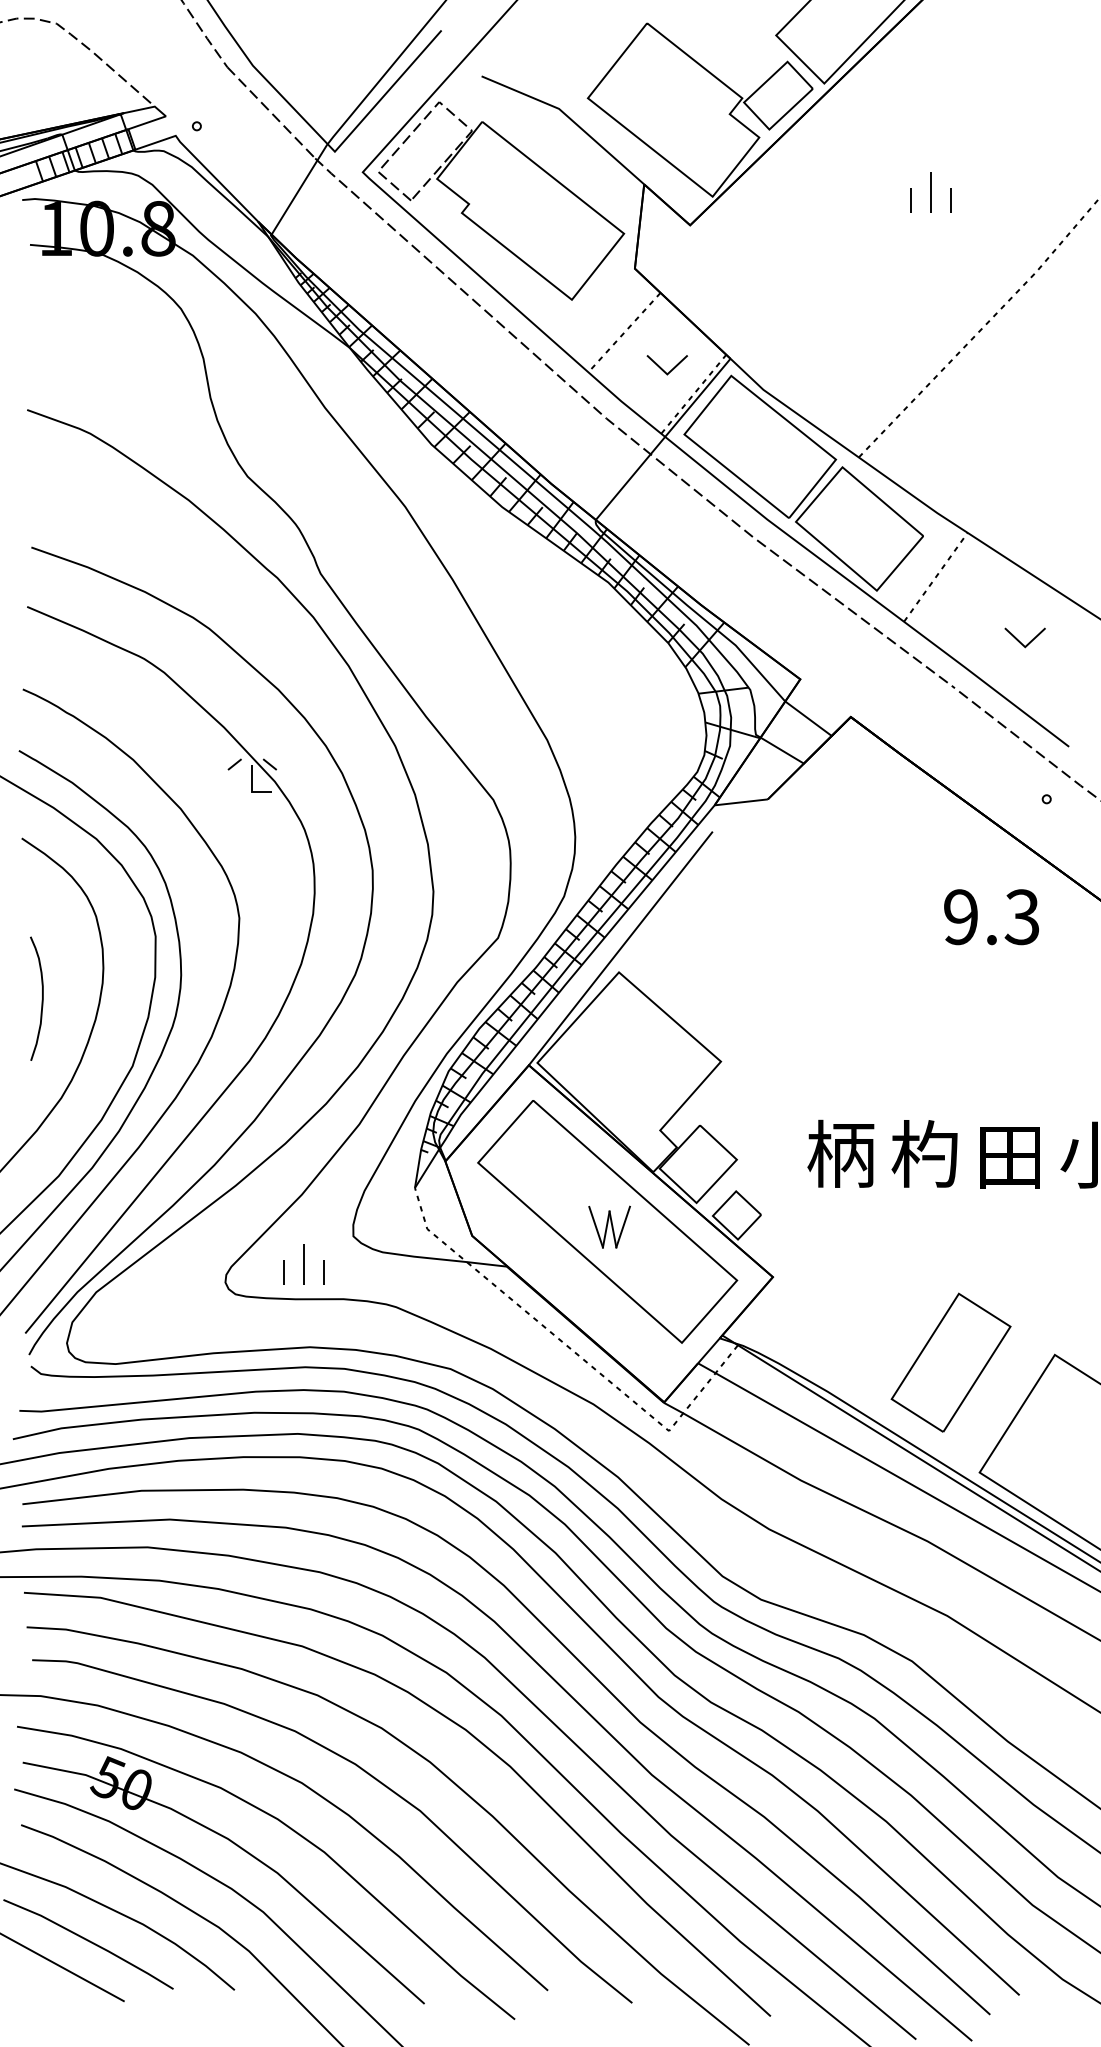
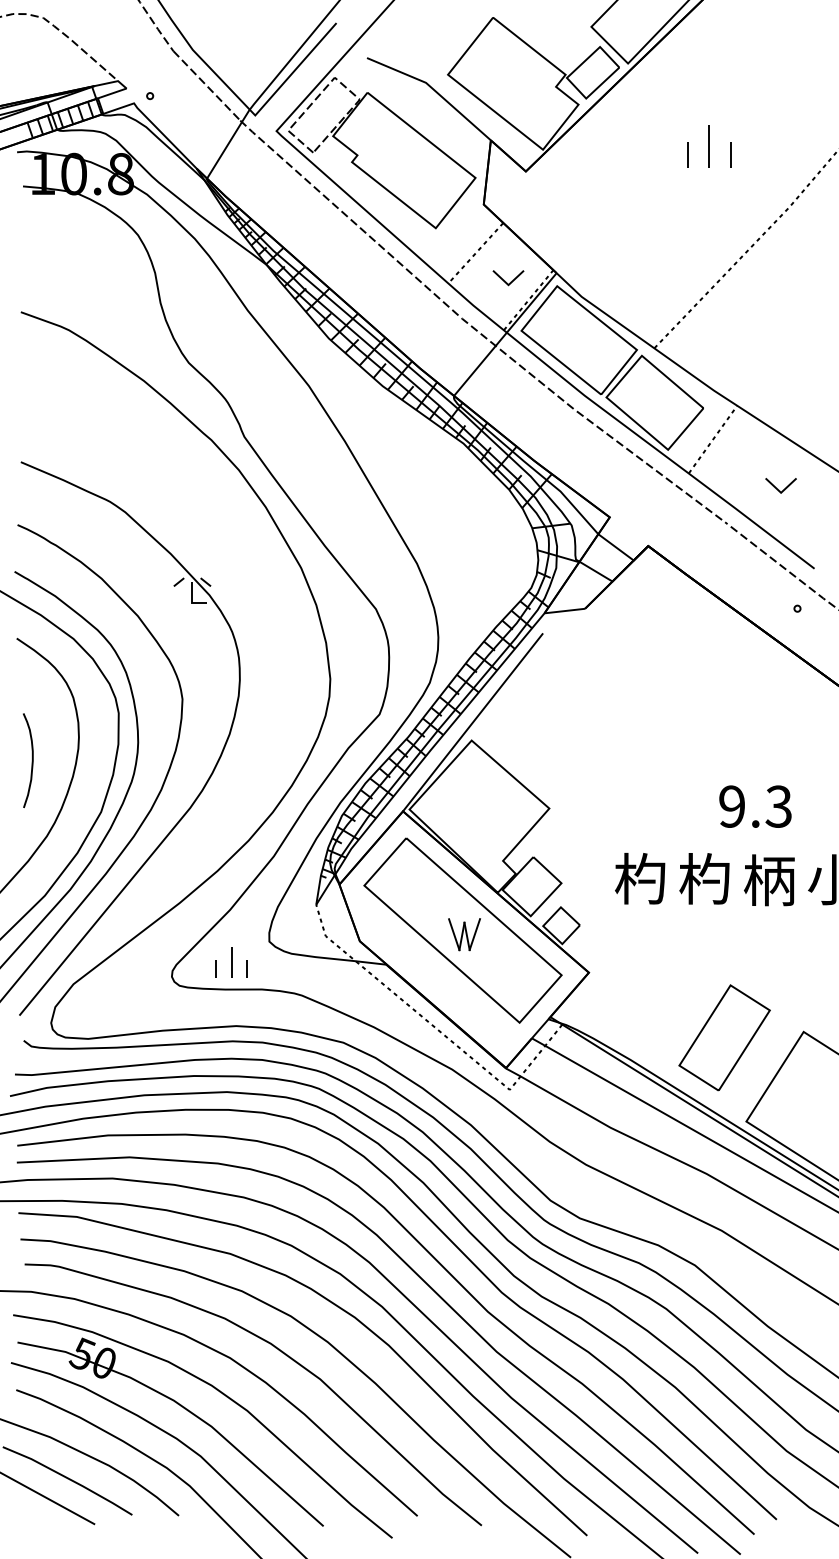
part: (930, 192) -> (708, 146), size x1.4
text: (991, 917) -> (755, 806), moved
curve: (324, 1025) -> (247, 781), removed
text: (840, 1153) -> (640, 878), 柄 -> 杓
text: (1009, 1155) -> (769, 880), 田 -> 柄

